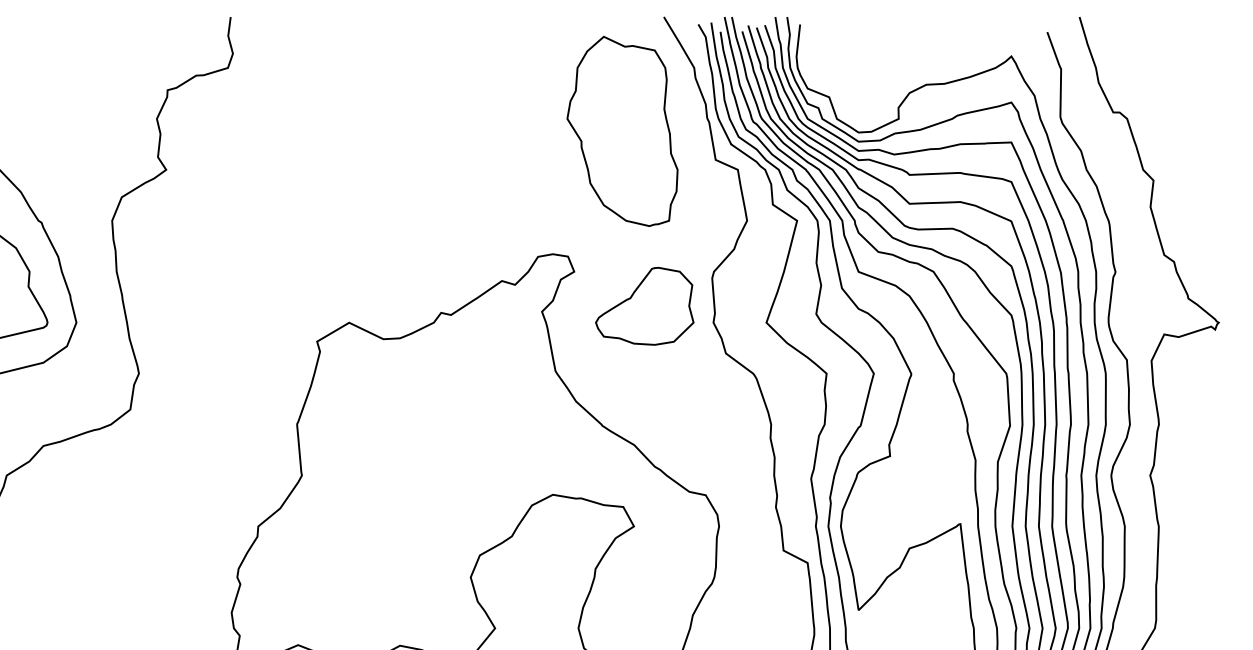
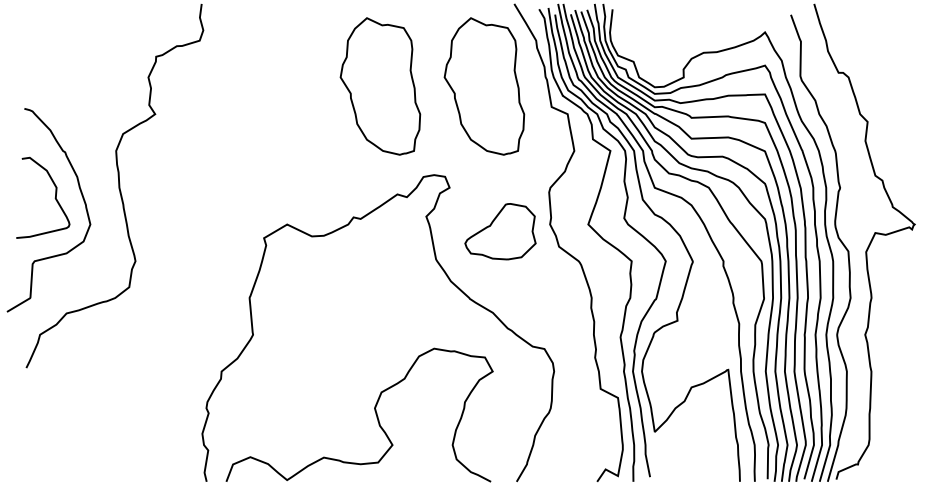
part: (478, 131) -> (380, 86), added
part: (644, 306) -> (500, 231), moved

